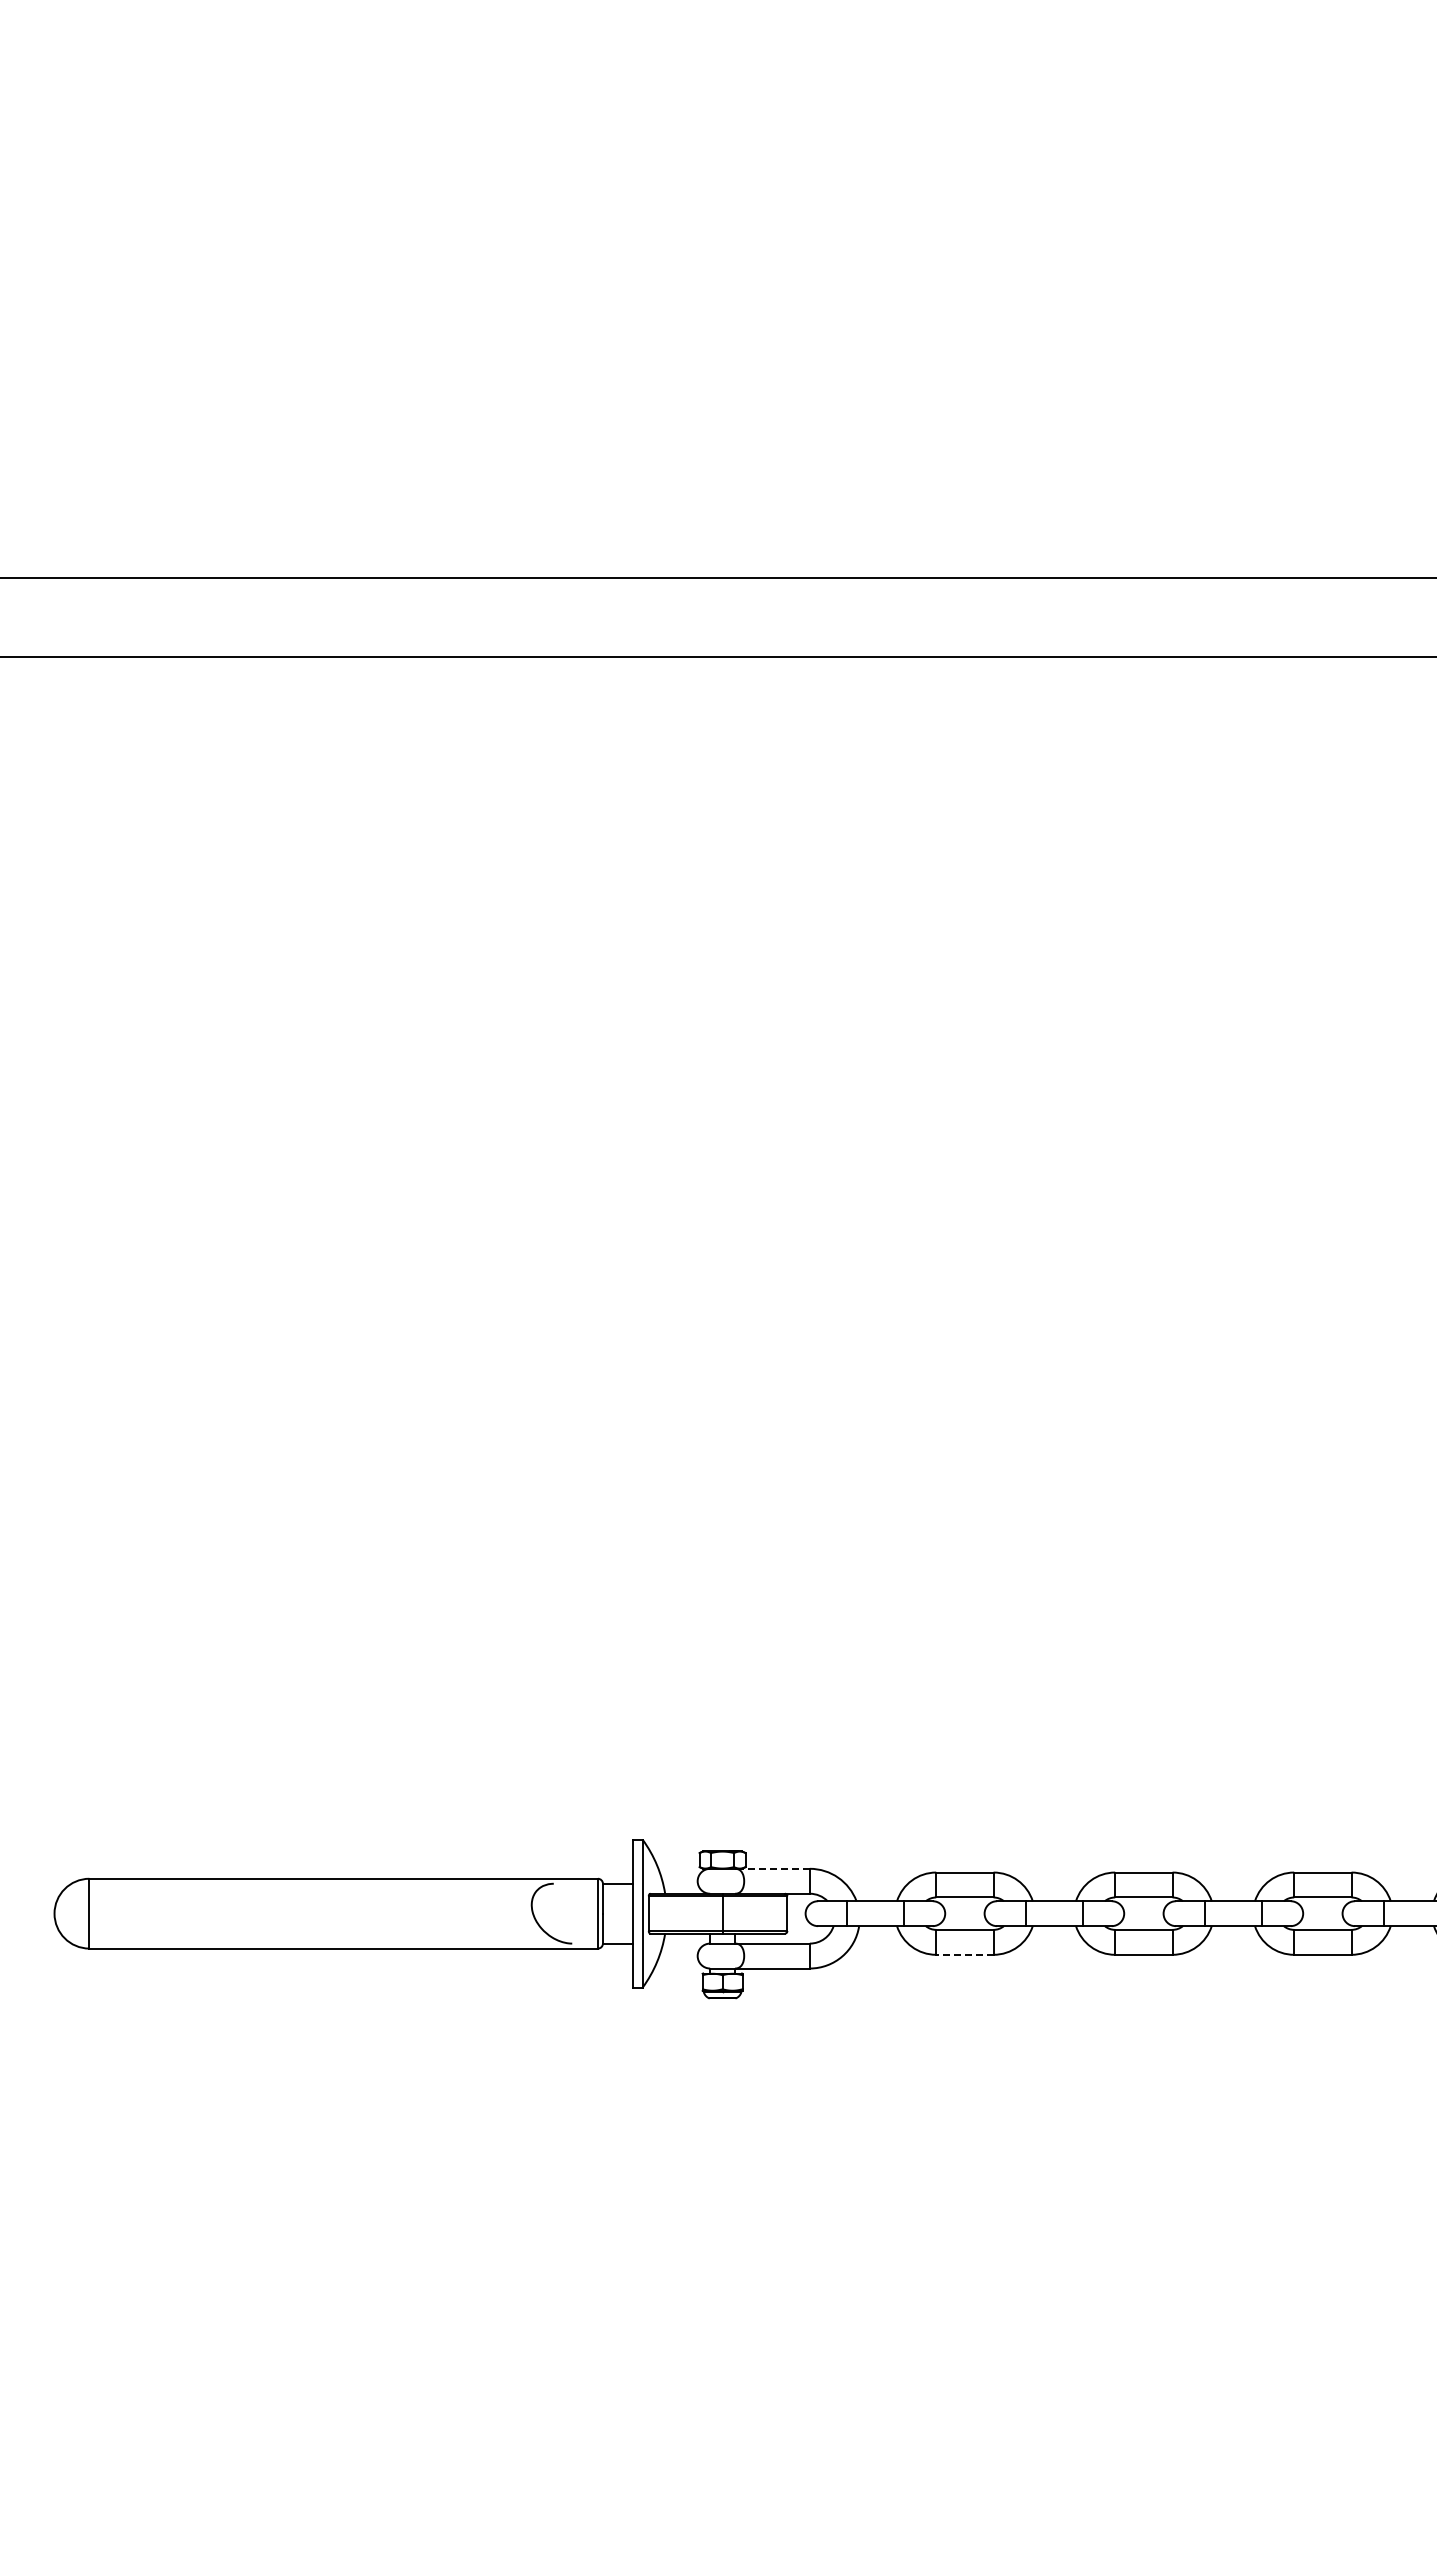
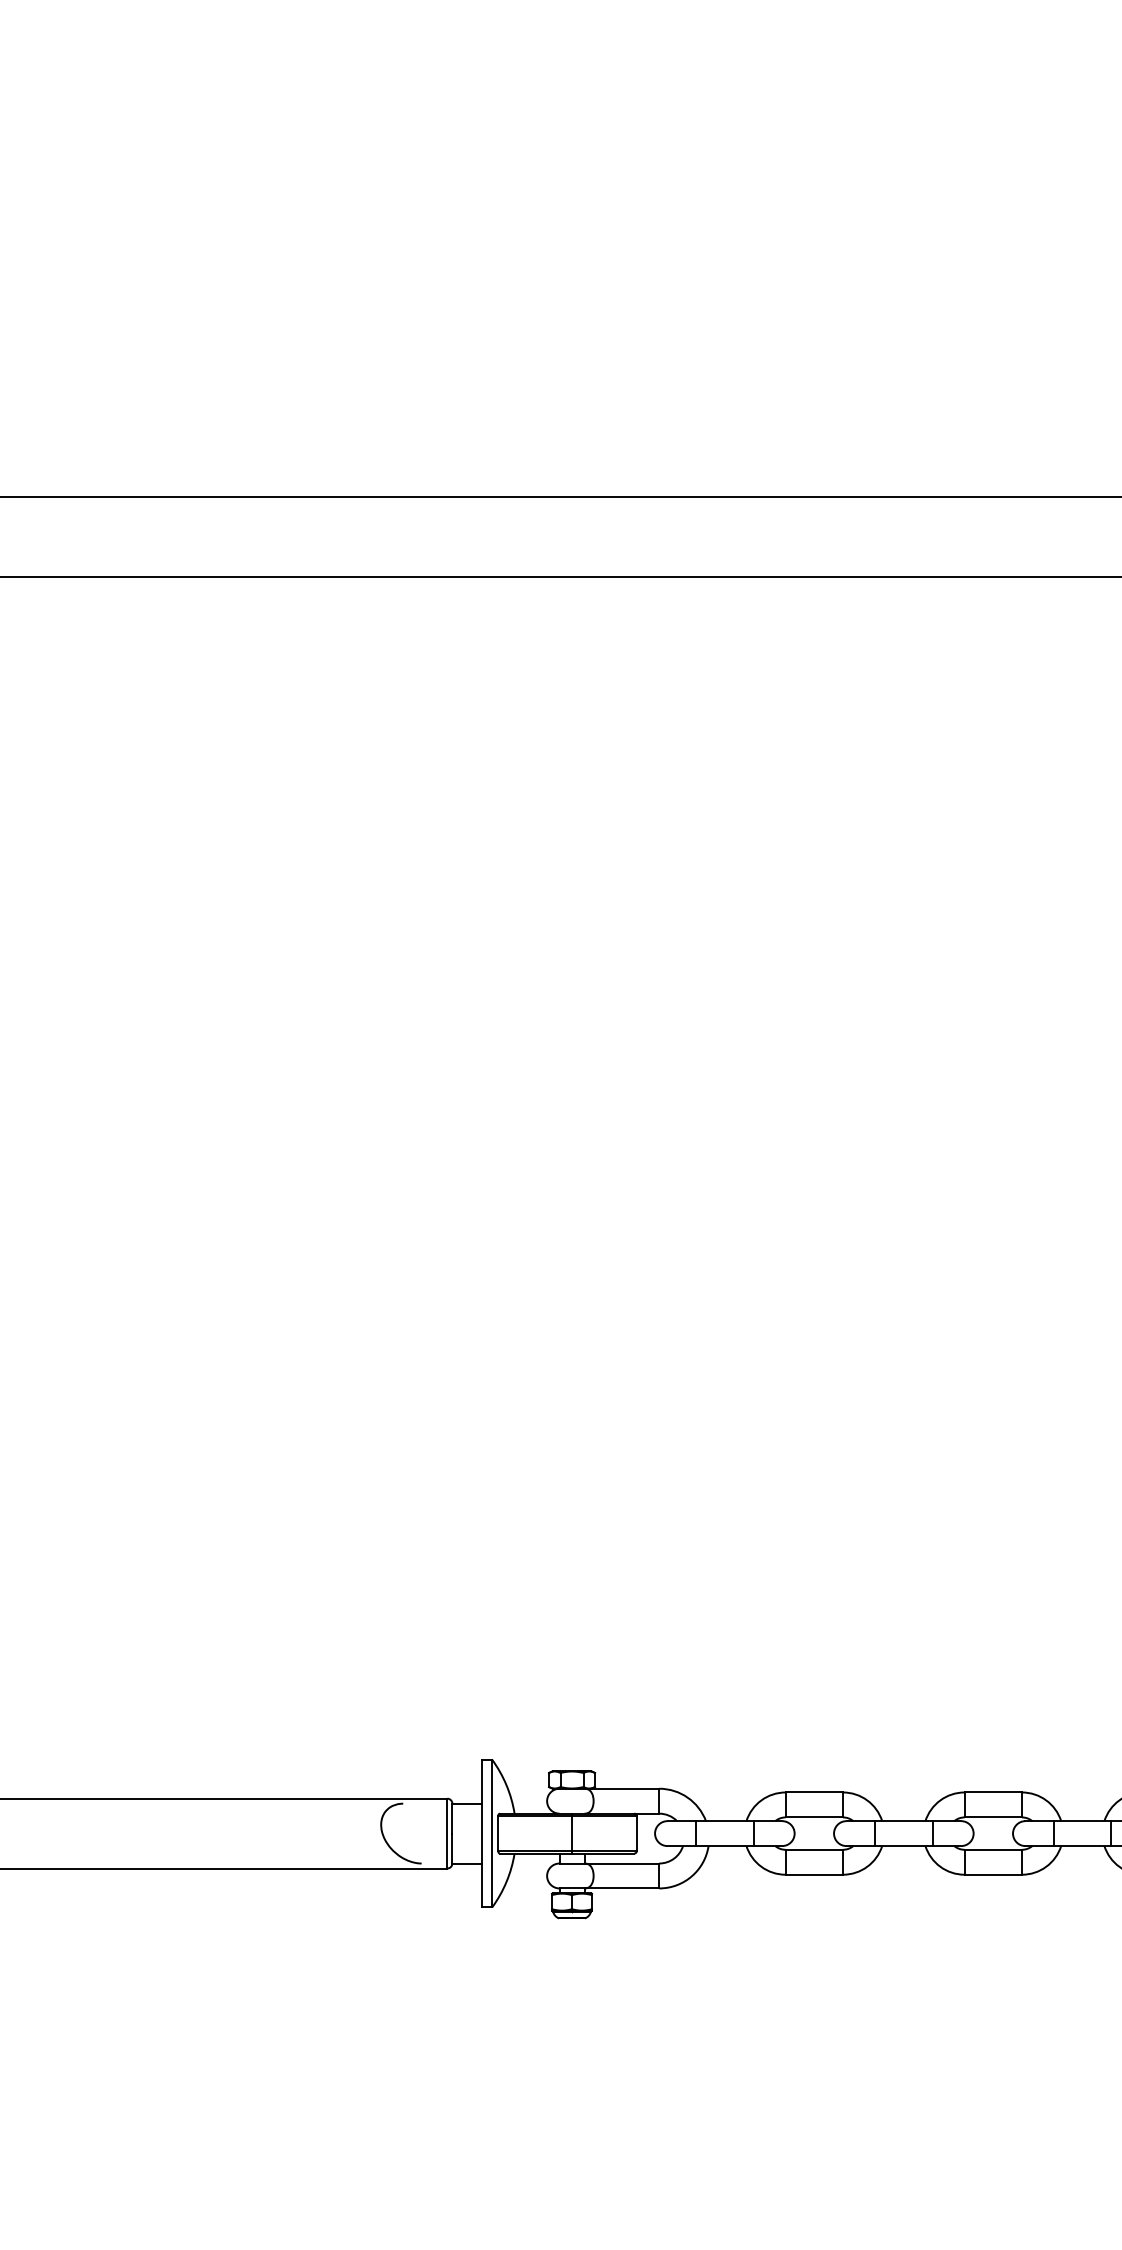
line: (775, 1868) -> (624, 1788), dashed -> solid
line: (964, 1954) -> (813, 1874), dashed -> solid

